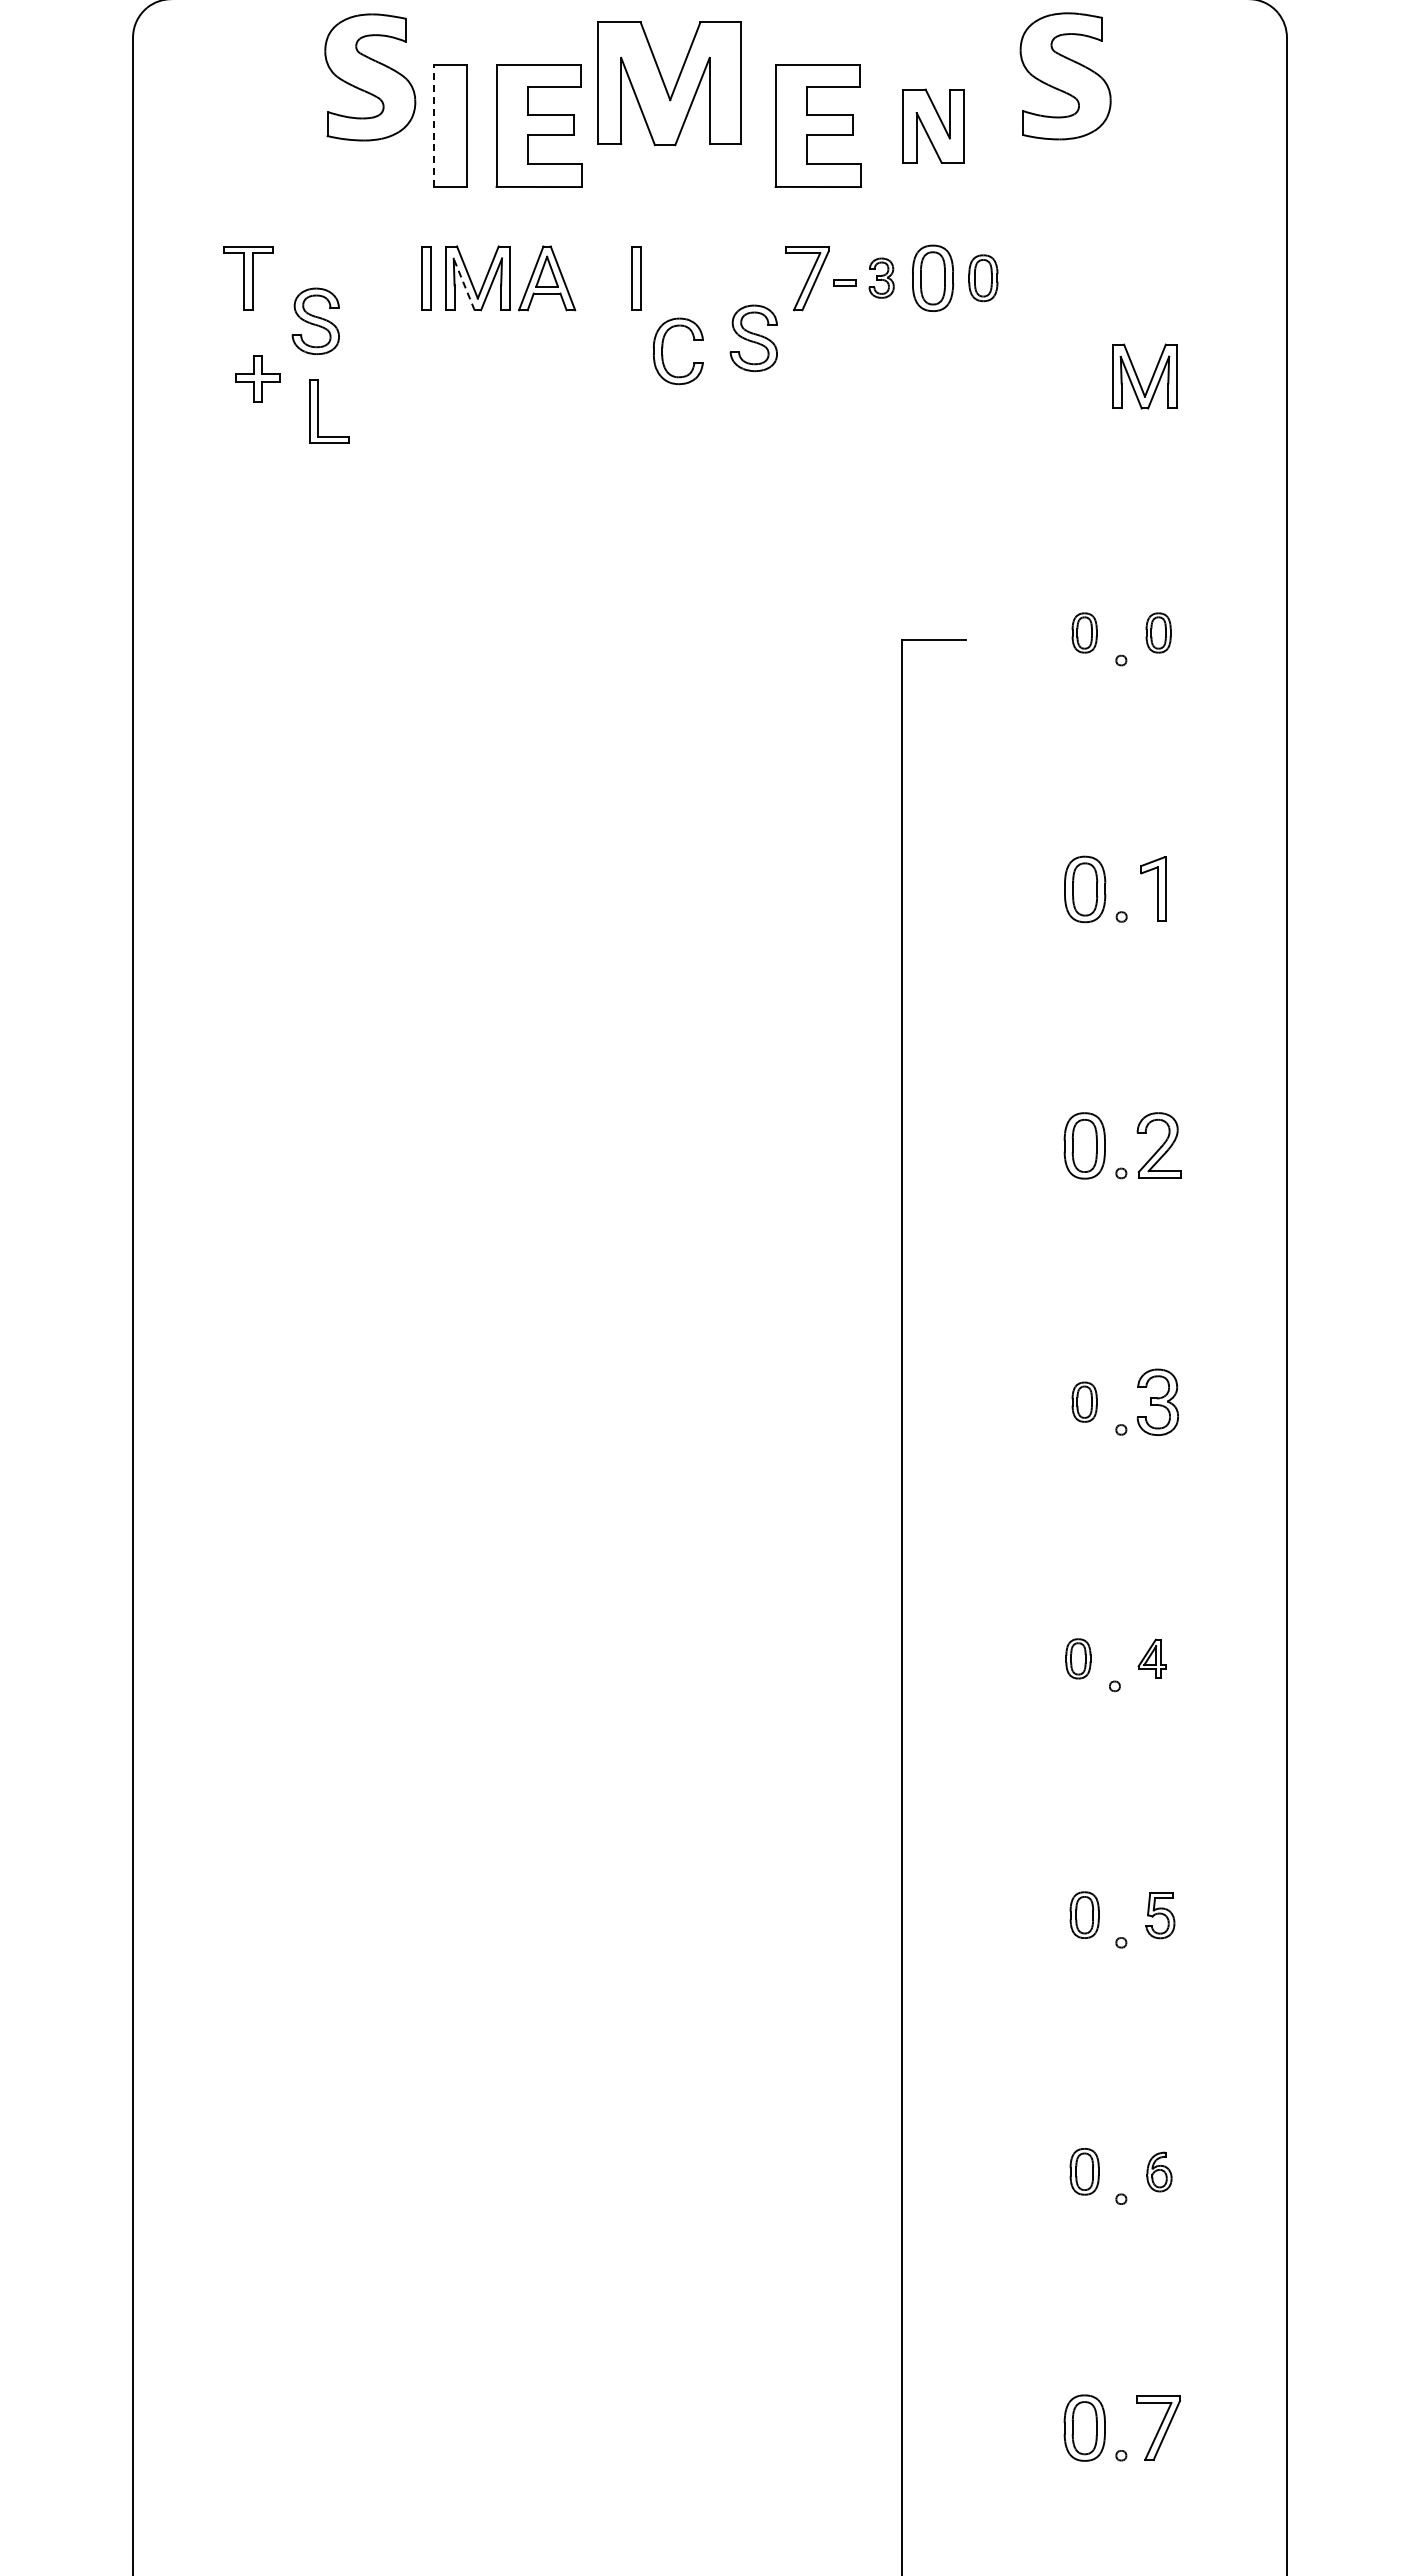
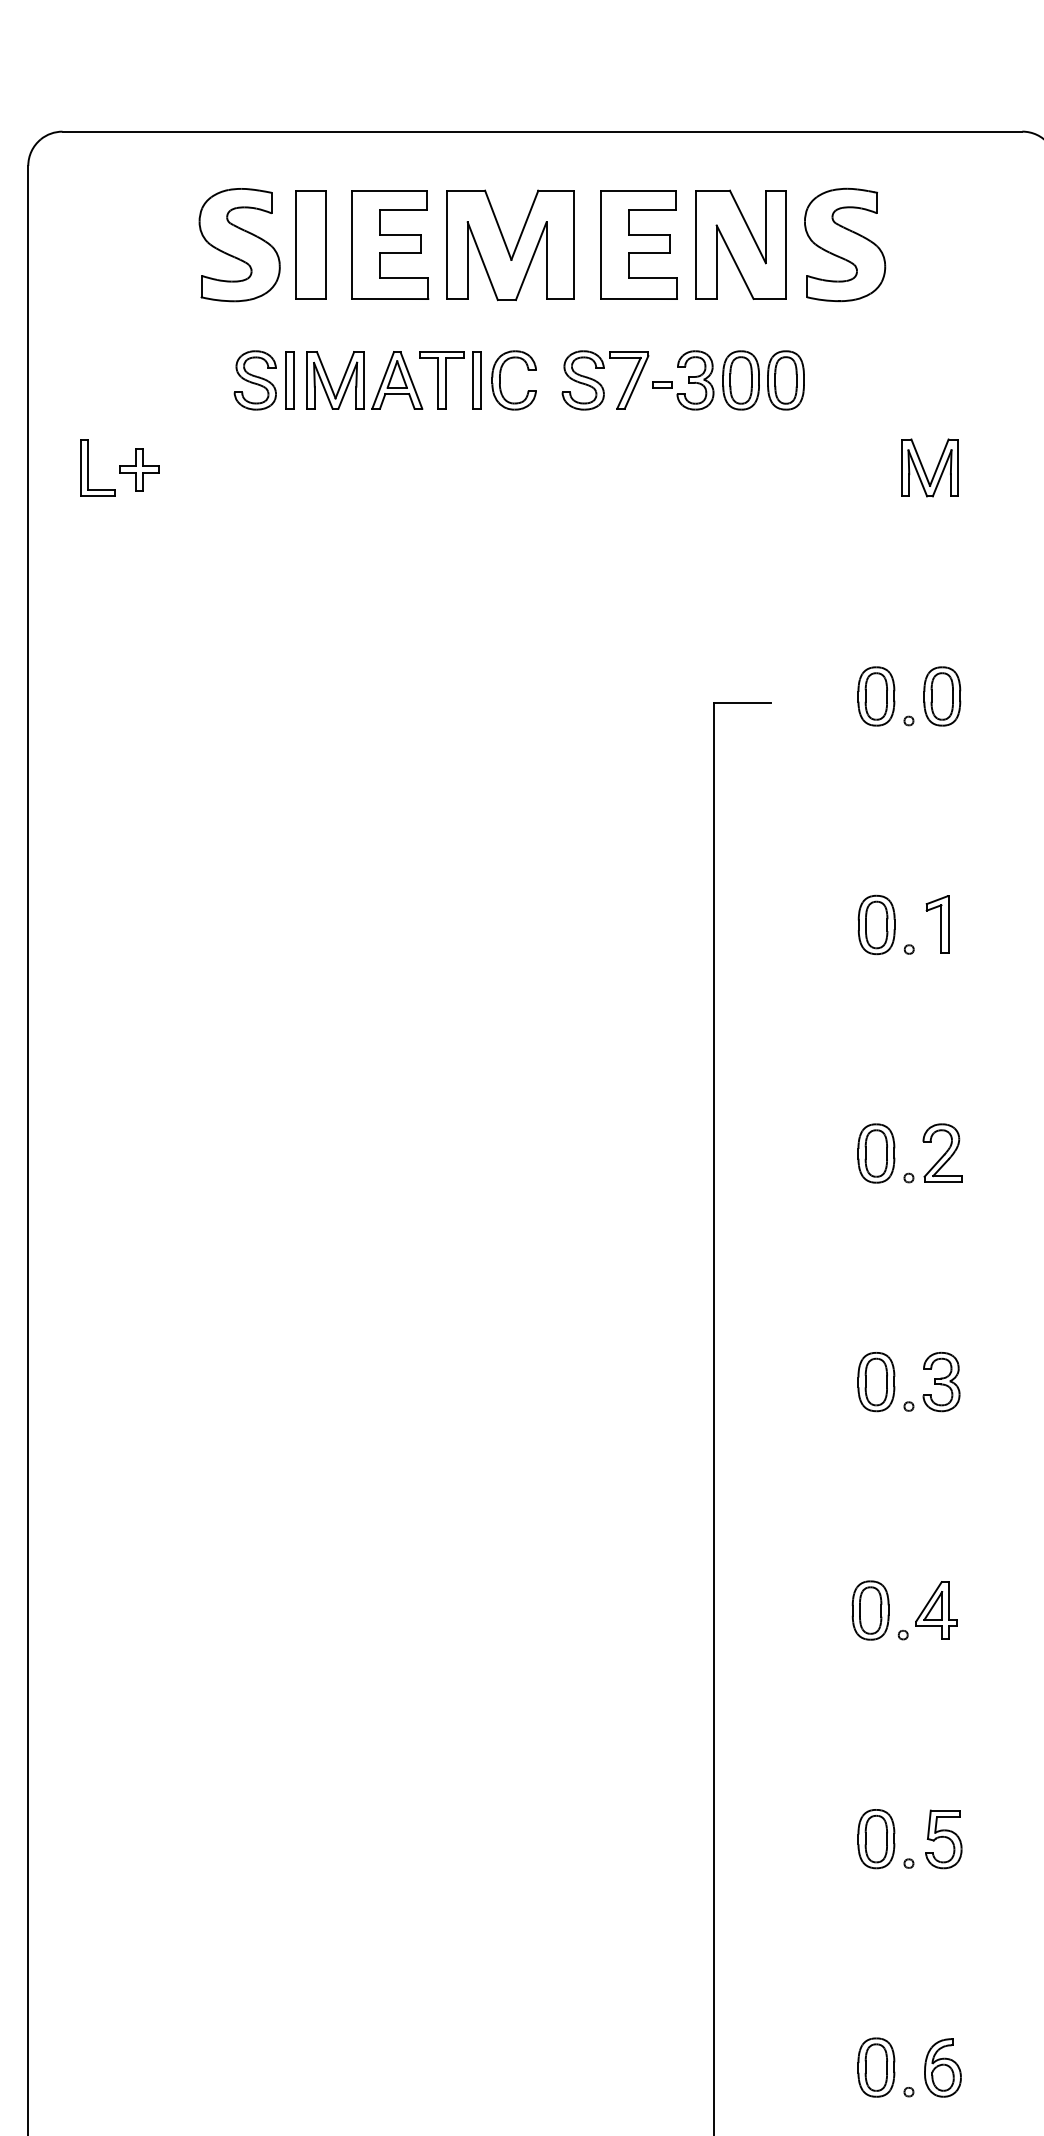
part: (1065, 76) -> (844, 245), moved
part: (370, 77) -> (239, 245), moved
part: (669, 83) -> (510, 245), moved
part: (933, 125) -> (741, 244), size x1.67
line: (433, 126) -> (296, 245), dashed -> solid
part: (881, 277) -> (695, 379), size x1.67
part: (983, 277) -> (786, 379), size x1.43
part: (248, 278) -> (442, 380), moved
line: (464, 284) -> (323, 385), dashed -> solid
part: (315, 320) -> (255, 379), moved
part: (753, 337) -> (582, 379), moved
part: (663, 348) -> (500, 377), moved
part: (318, 411) -> (88, 467), moved
part: (1084, 632) -> (876, 696), size x1.67
part: (1158, 632) -> (942, 696), size x1.67
part: (1084, 1401) -> (876, 1381), size x1.67
part: (1078, 1658) -> (870, 1610), size x1.67
part: (1152, 1658) -> (936, 1610), size x1.67
part: (1084, 1914) -> (876, 1838), size x1.43
part: (1160, 1915) -> (943, 1839), size x1.43
part: (1084, 2171) -> (876, 2067), size x1.43
part: (1159, 2171) -> (942, 2067), size x1.67

